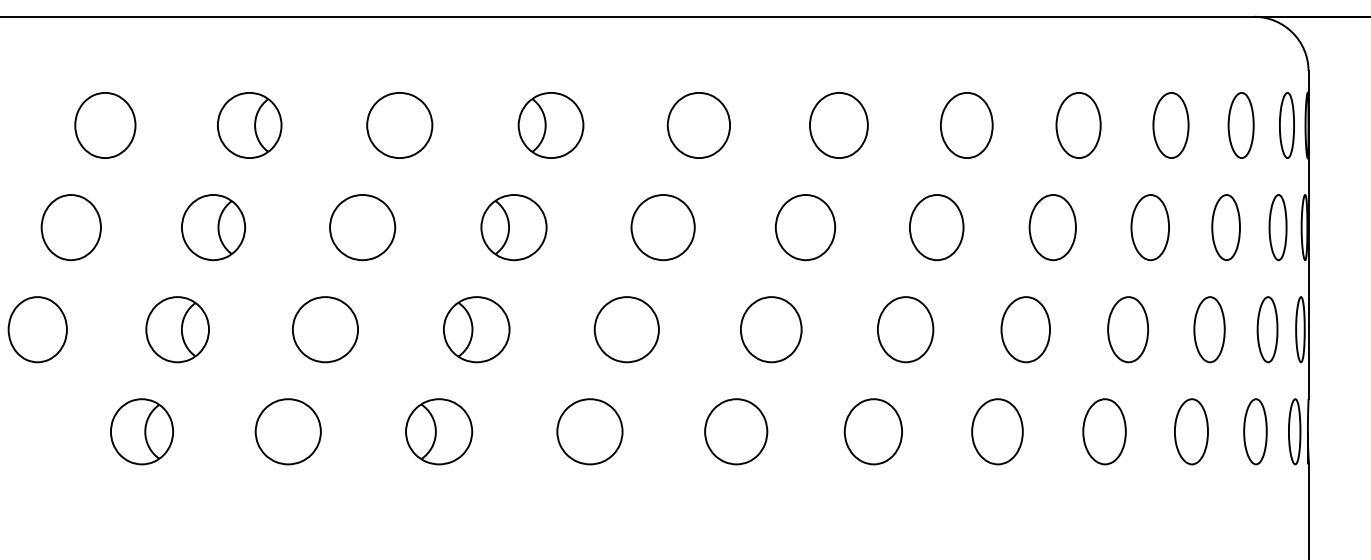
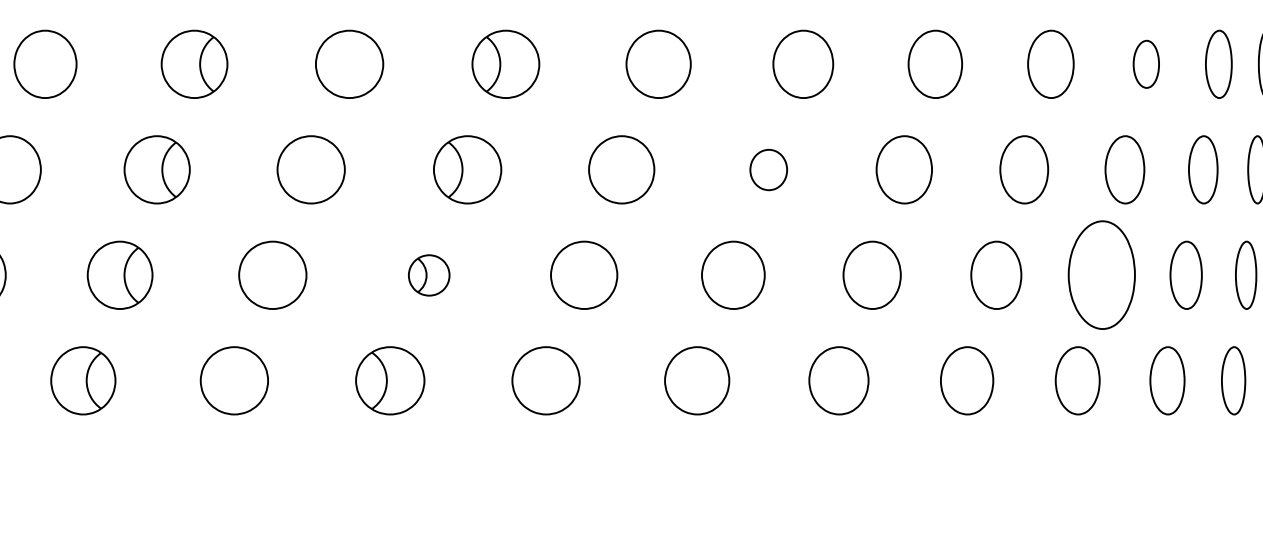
part: (1170, 125) -> (1145, 64), size x0.7
part: (805, 227) -> (768, 169), size x0.6
part: (476, 329) -> (428, 275), size x0.6
part: (1128, 329) -> (1102, 275), size x1.6

